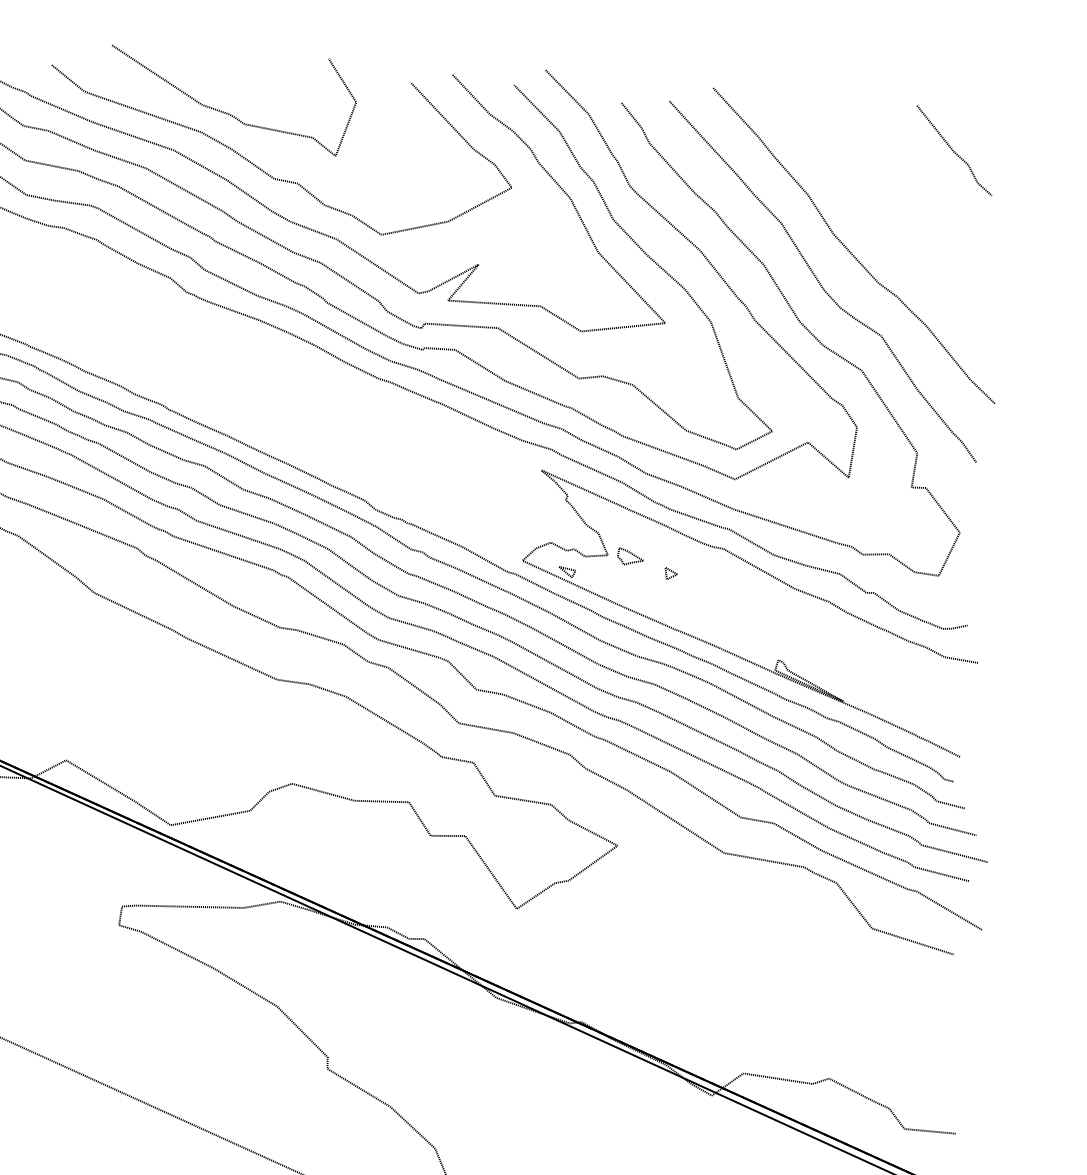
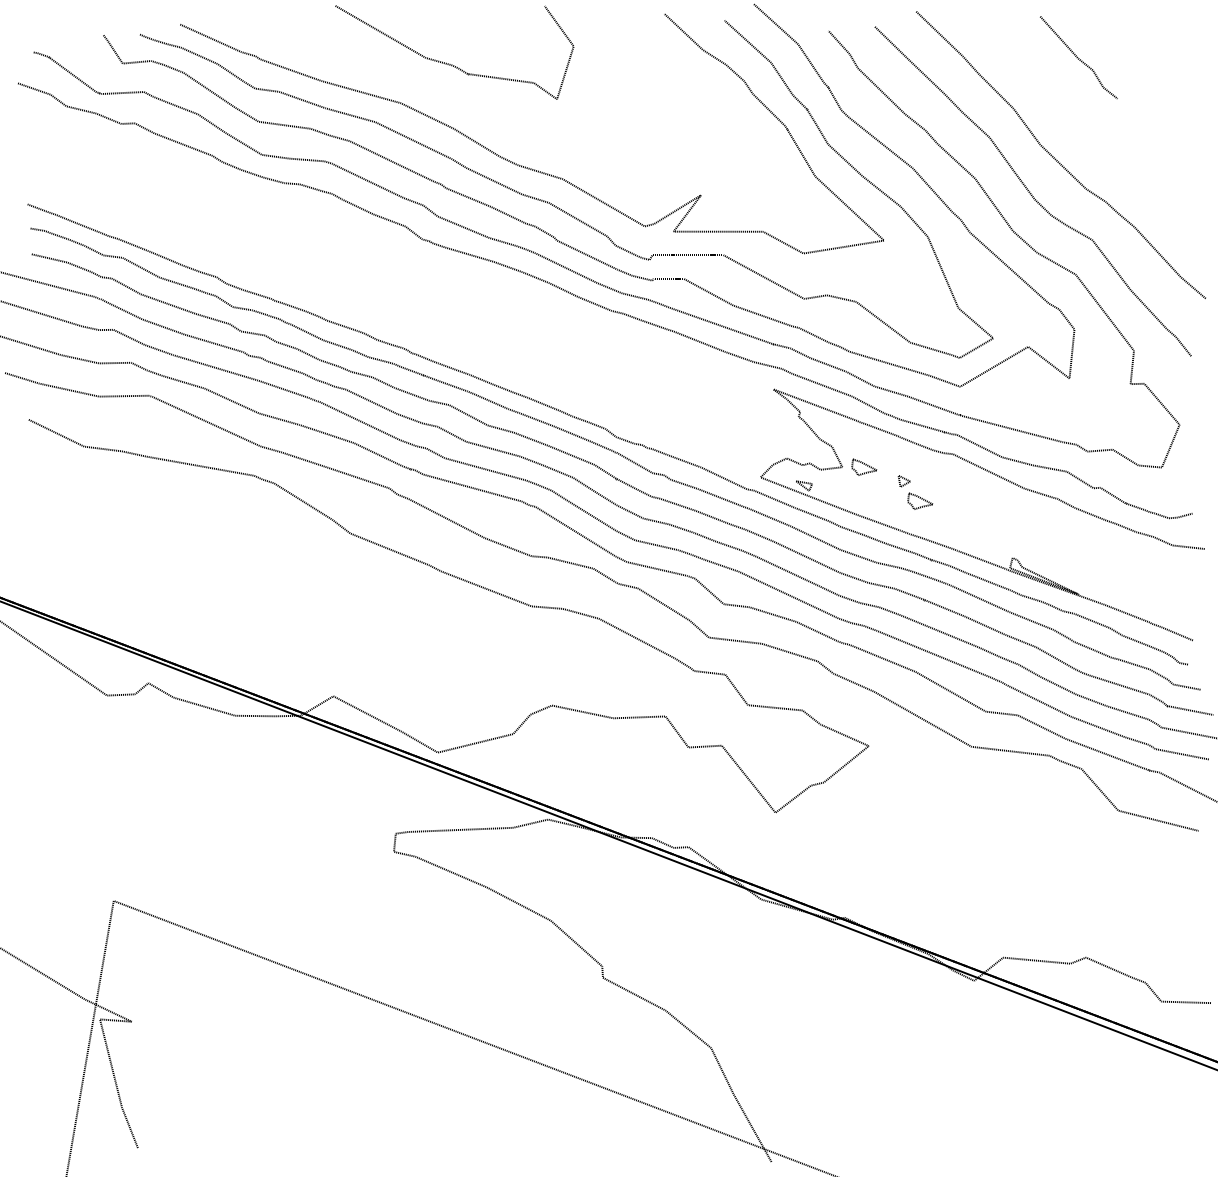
line: (954, 150) -> (1078, 57), moved
curve: (264, 170) -> (489, 117), removed
part: (686, 594) -> (920, 500), added

